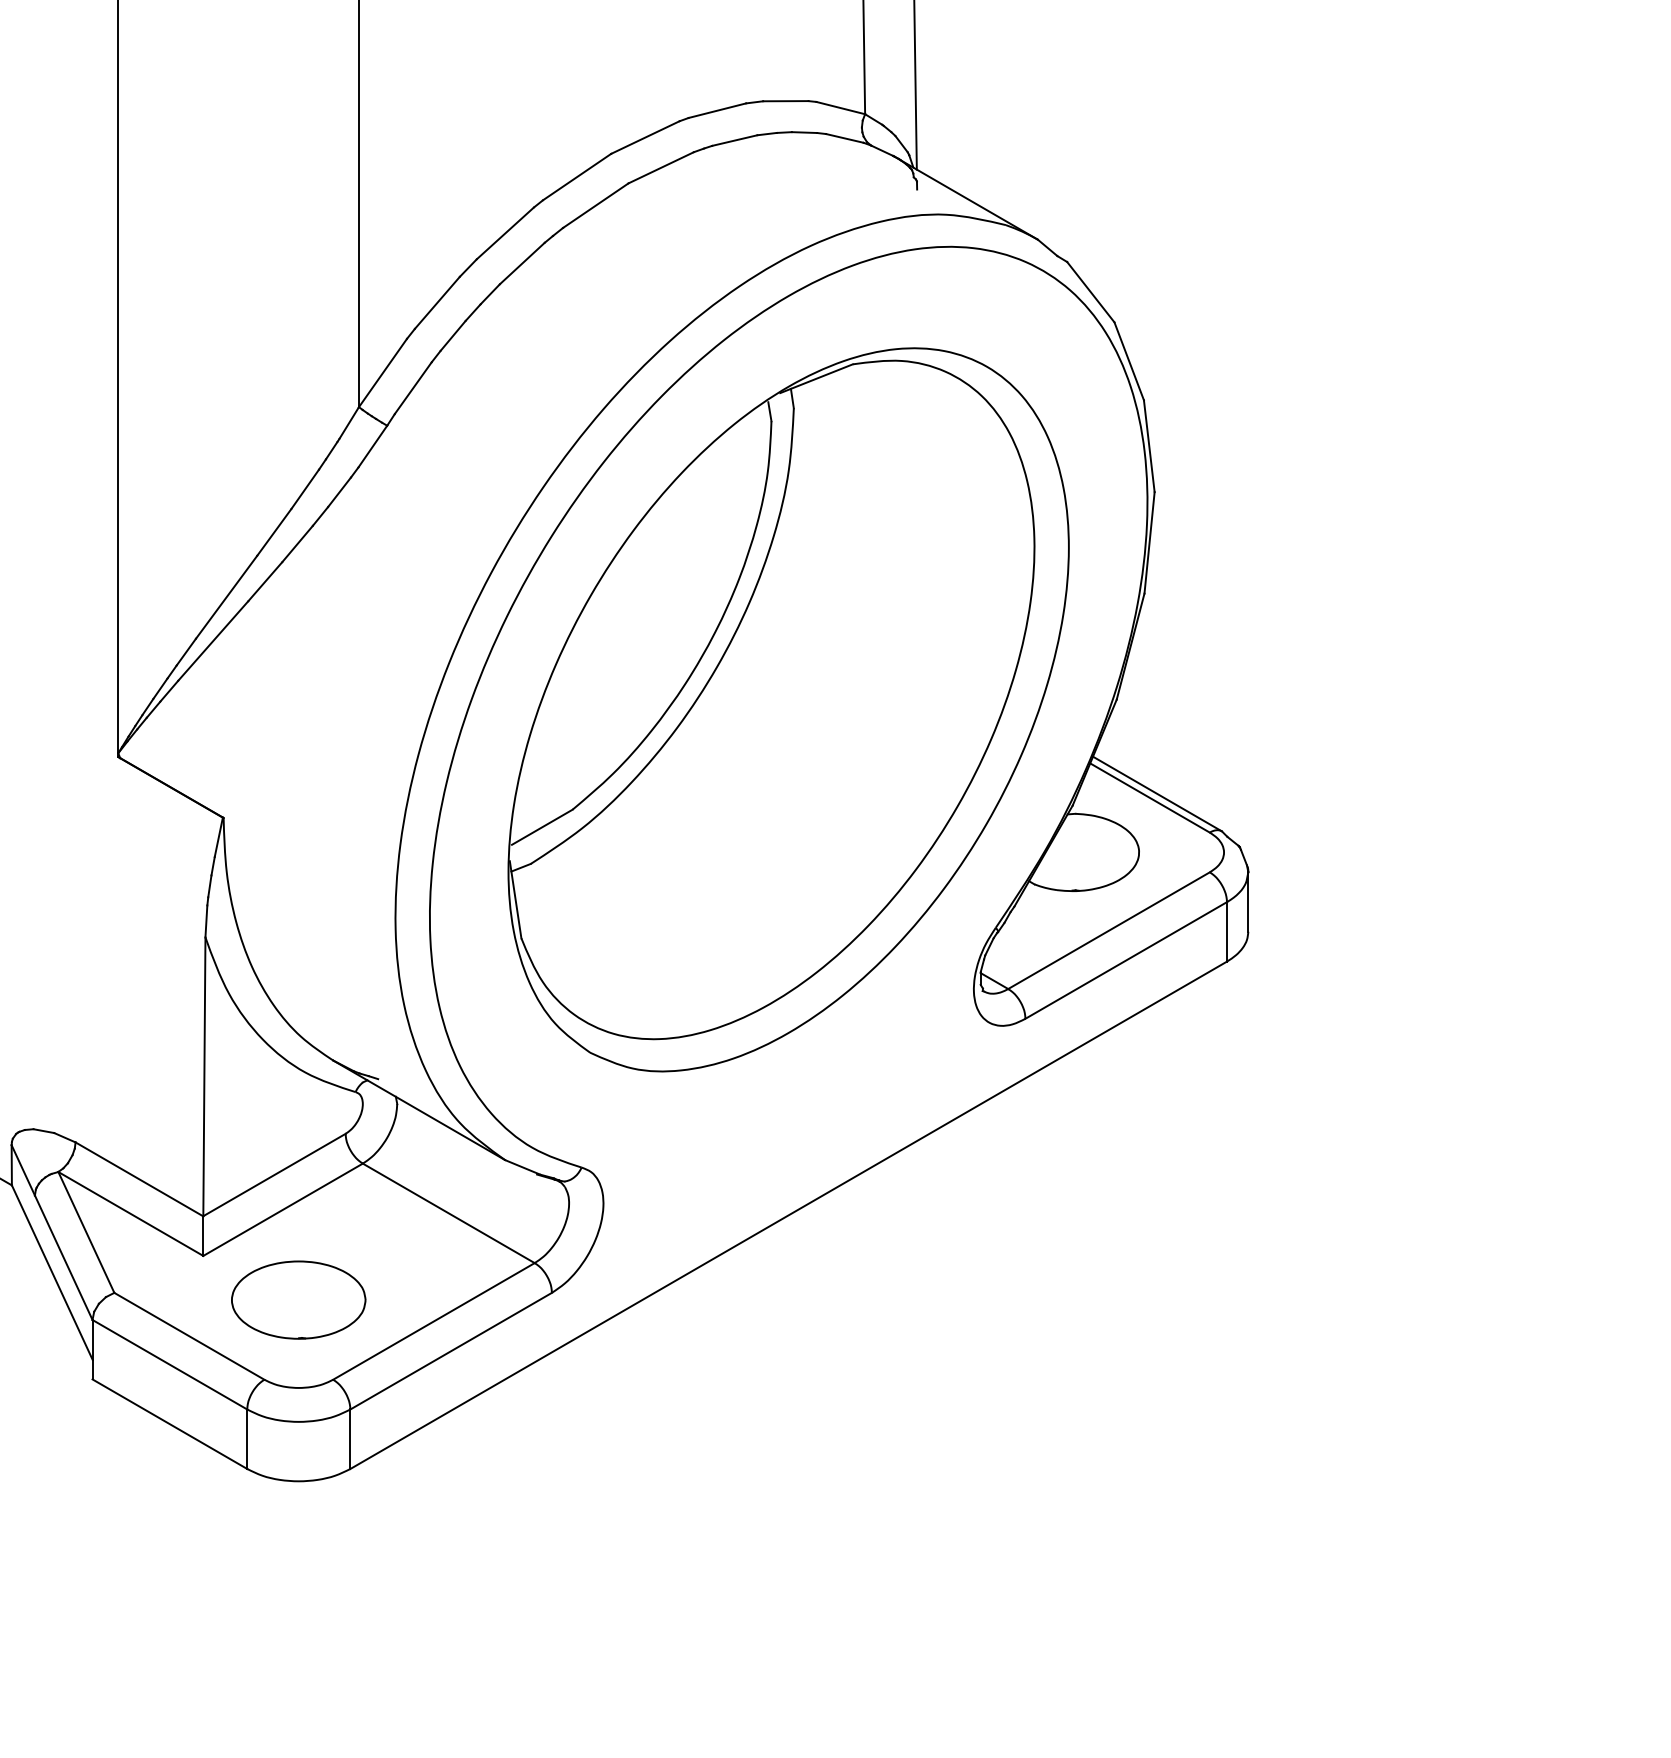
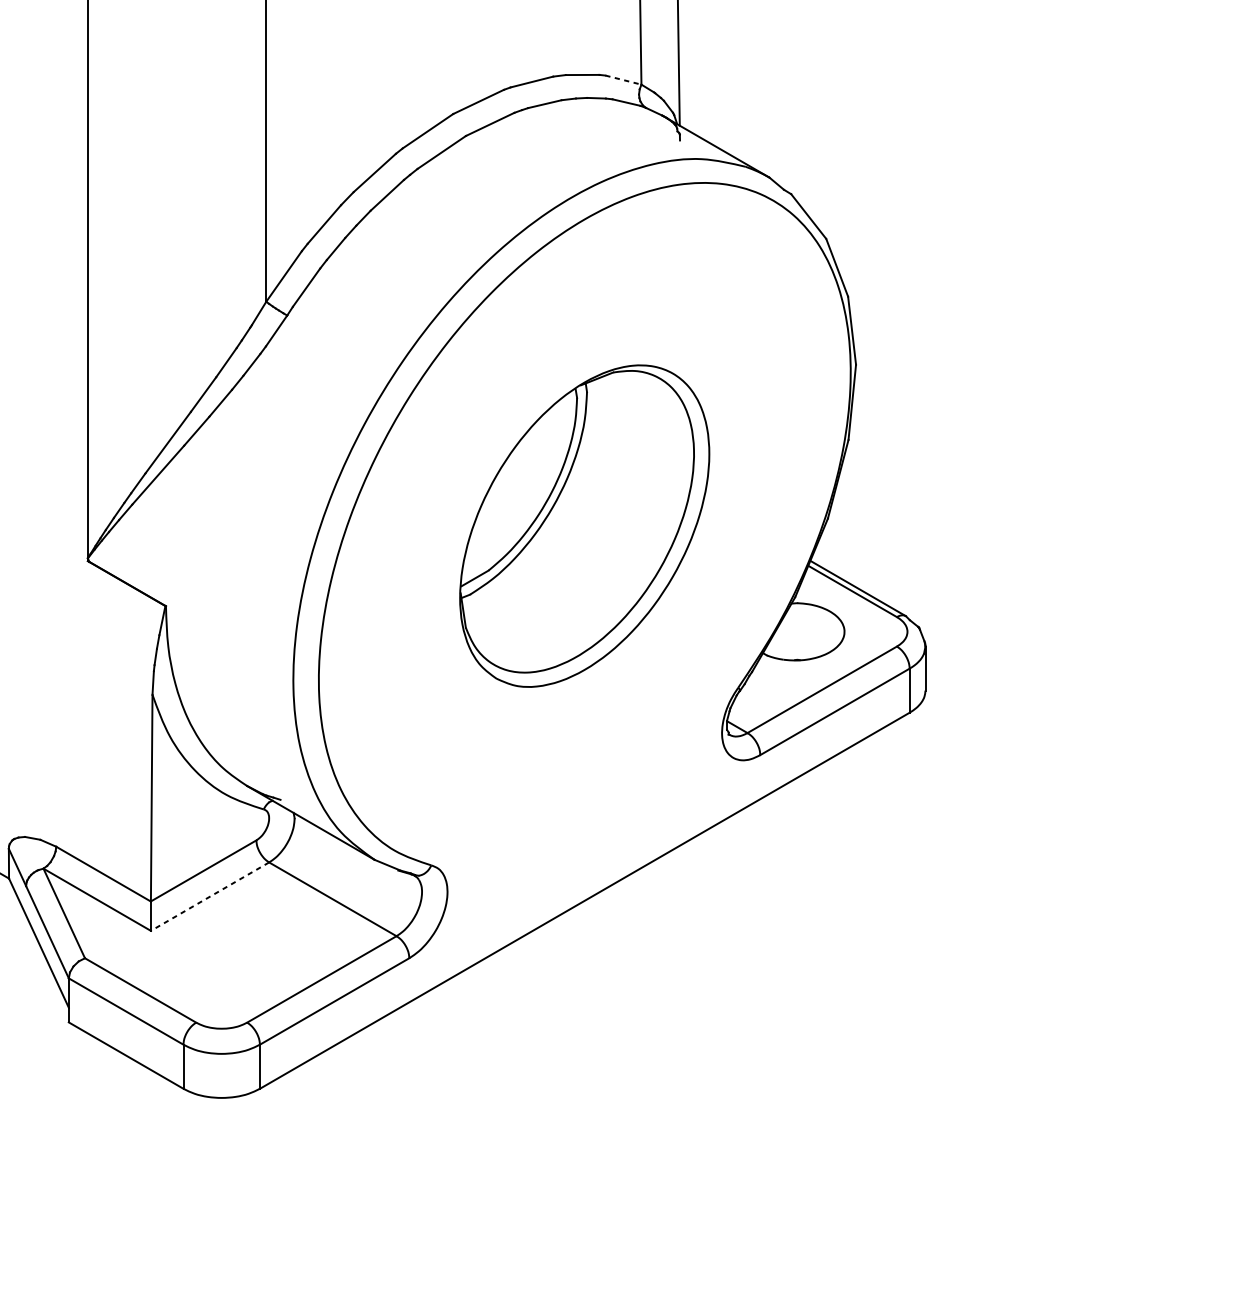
line: (841, 108) -> (623, 80), solid -> dashed
part: (788, 709) -> (584, 525), size x0.6
line: (282, 1210) -> (209, 897), solid -> dashed
part: (298, 1299) -> (221, 963), removed

